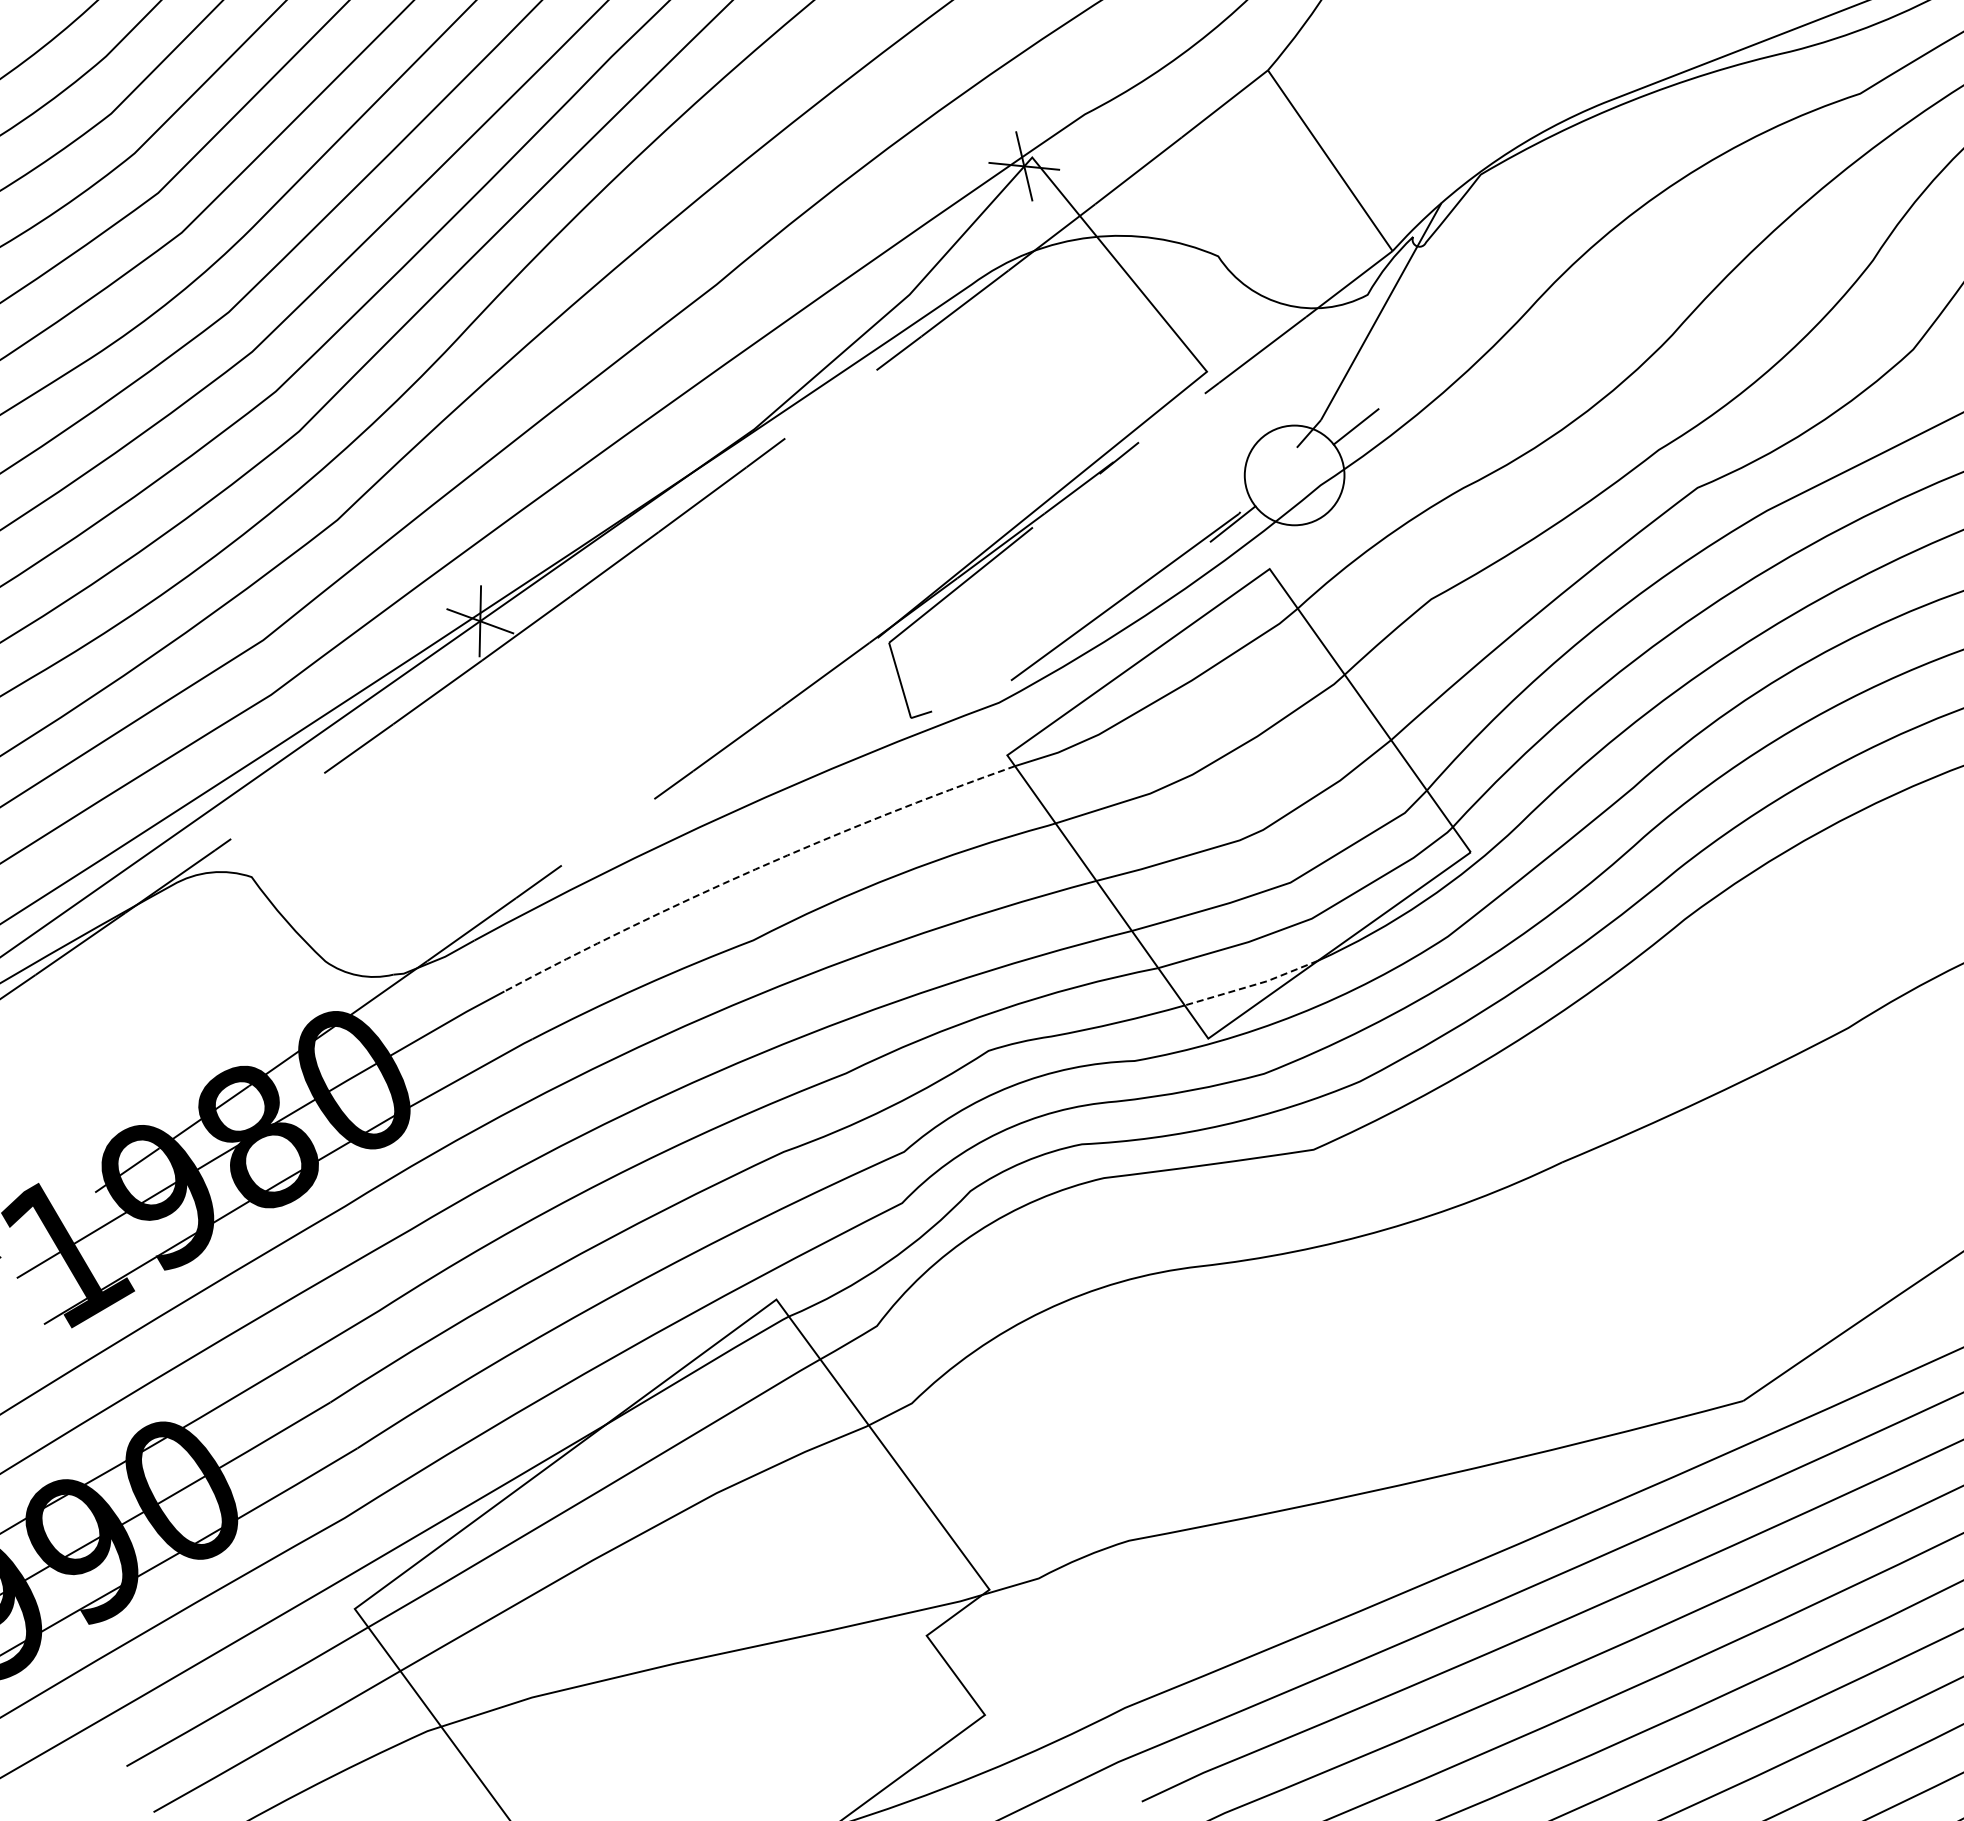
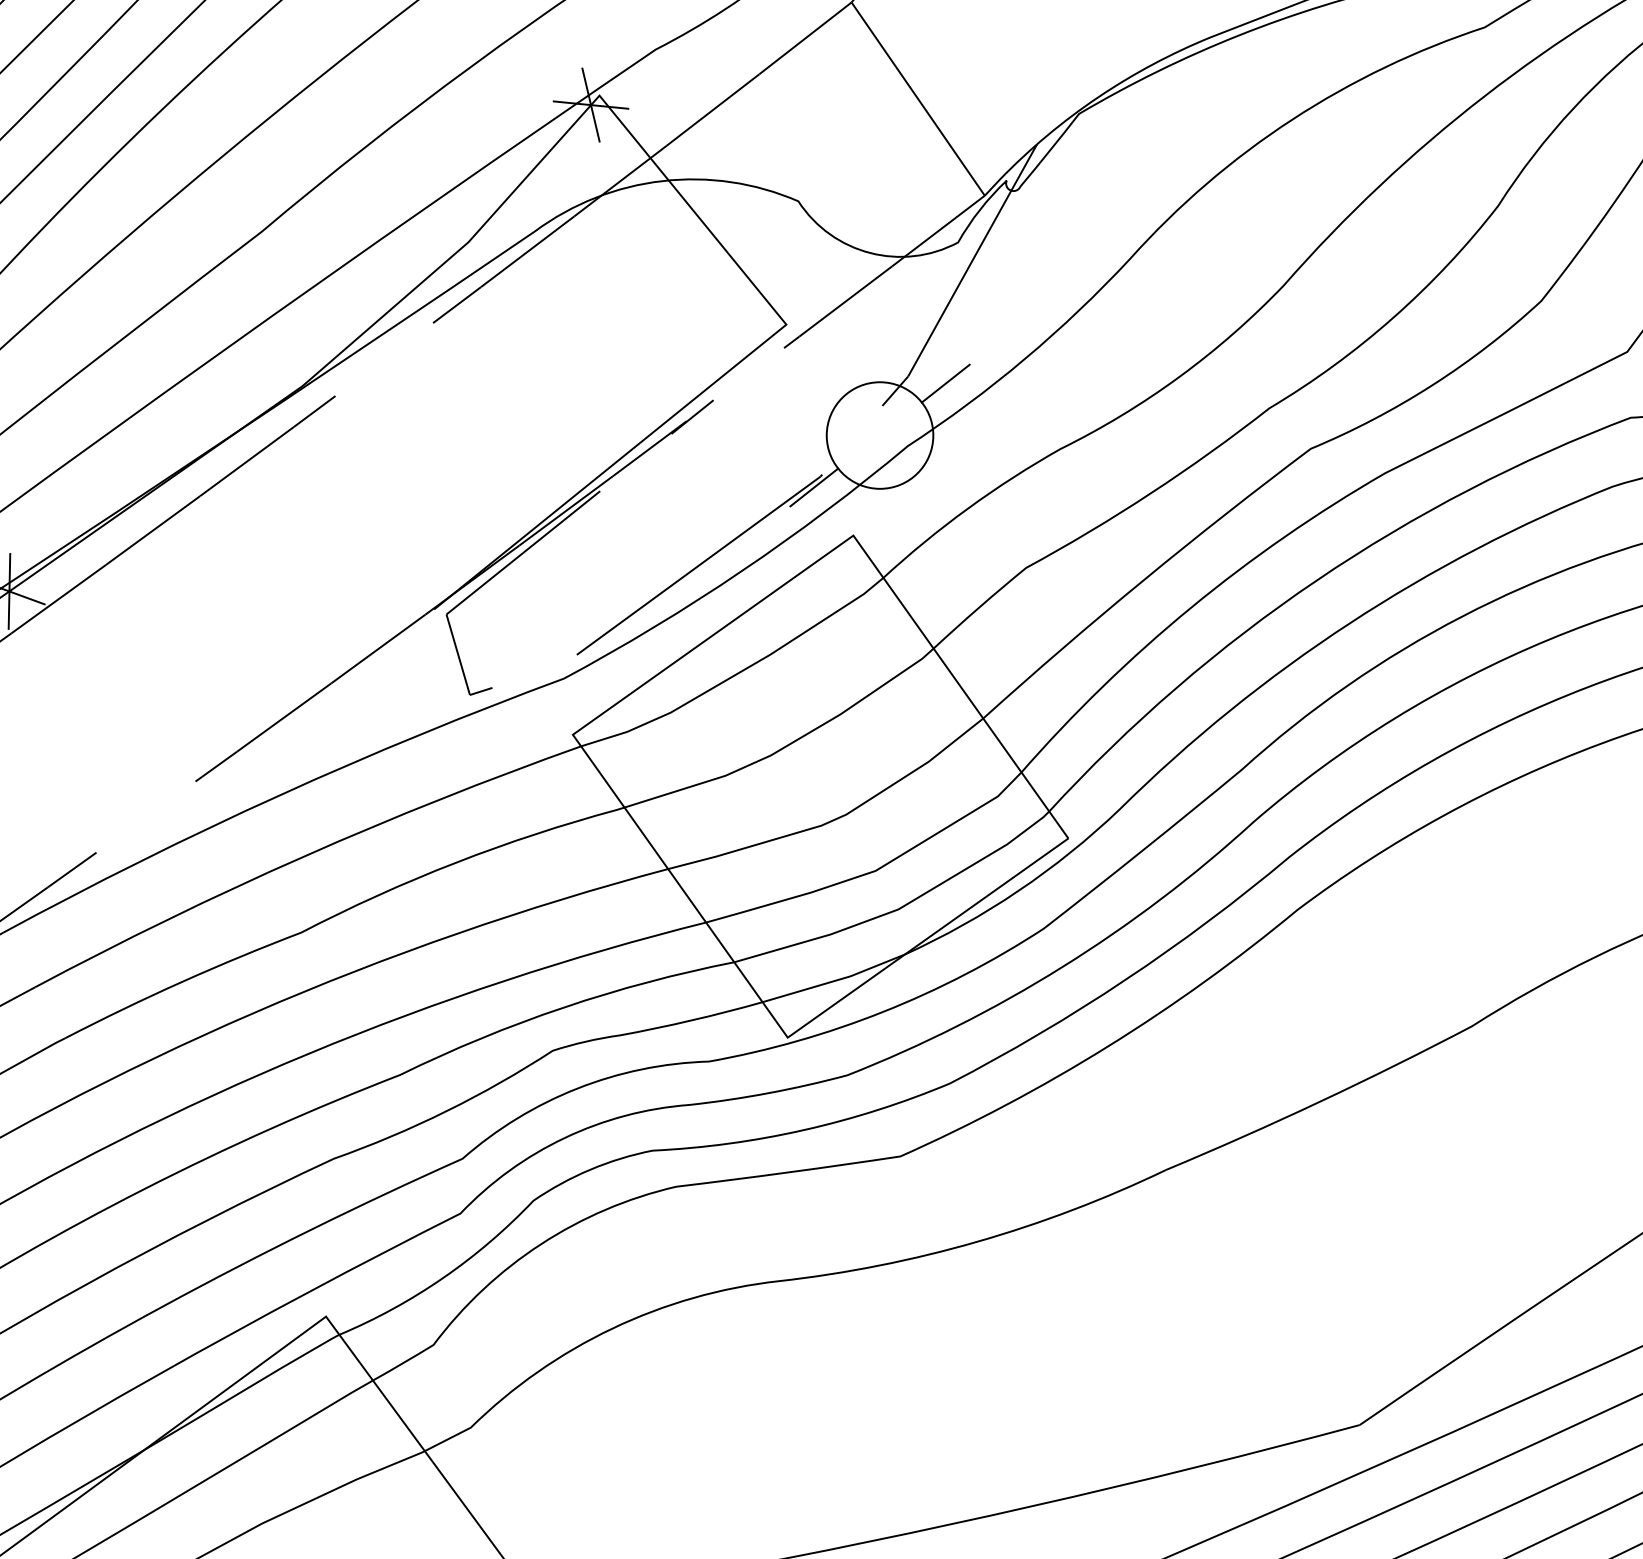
line: (755, 869) -> (303, 856), dashed -> solid
line: (1252, 985) -> (835, 980), dashed -> solid

